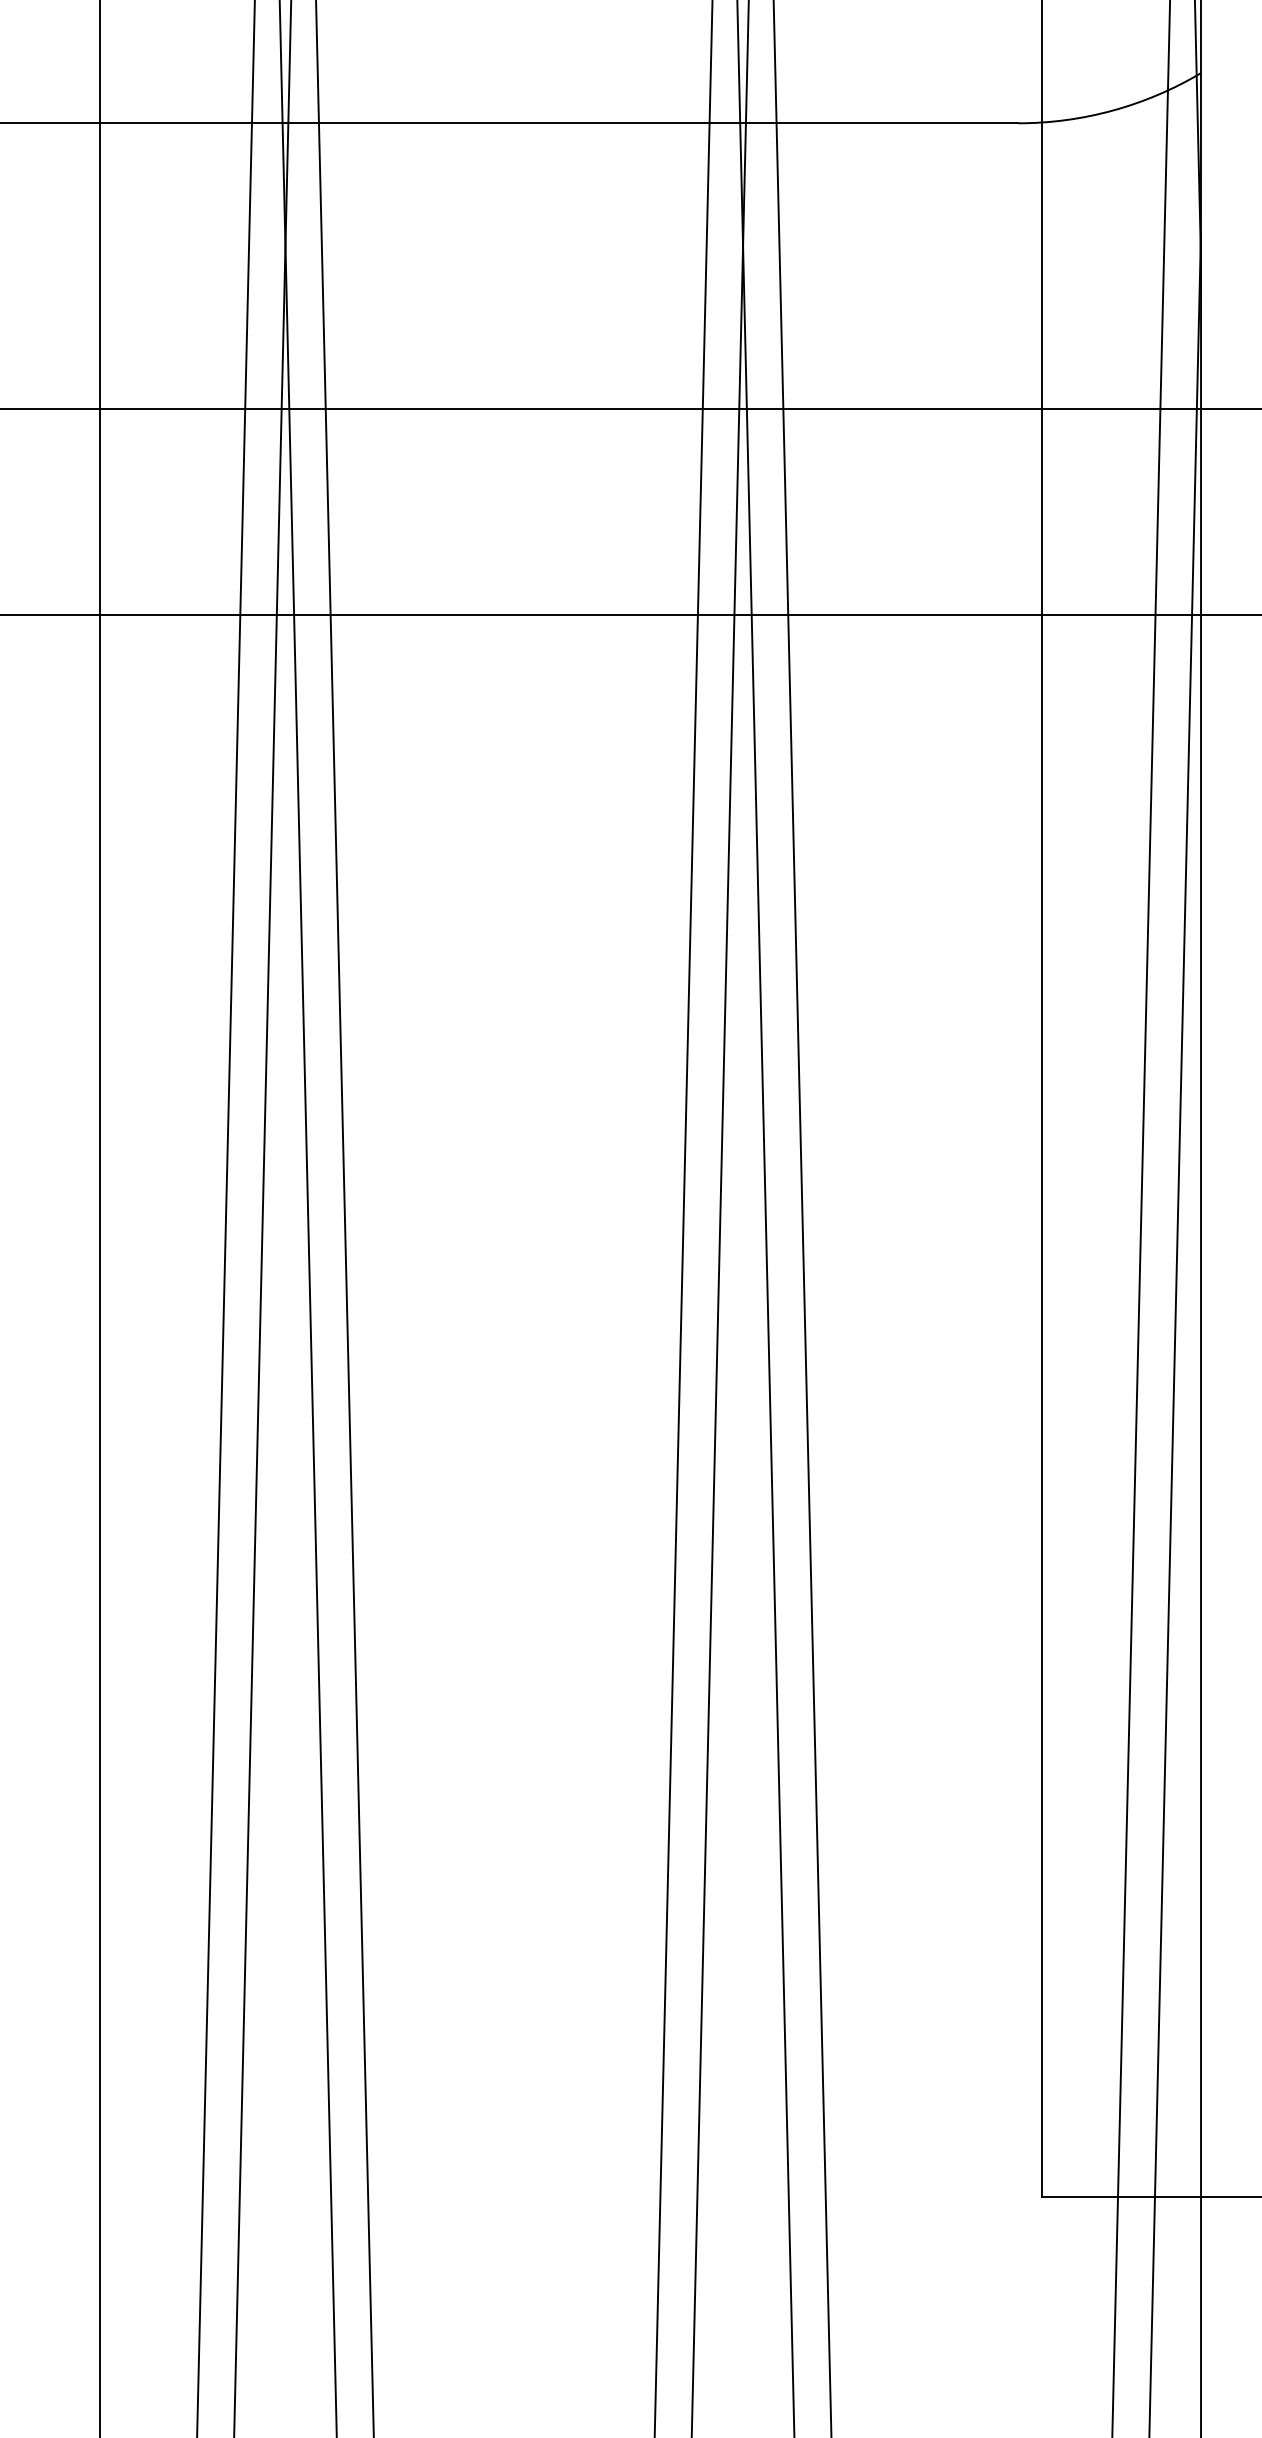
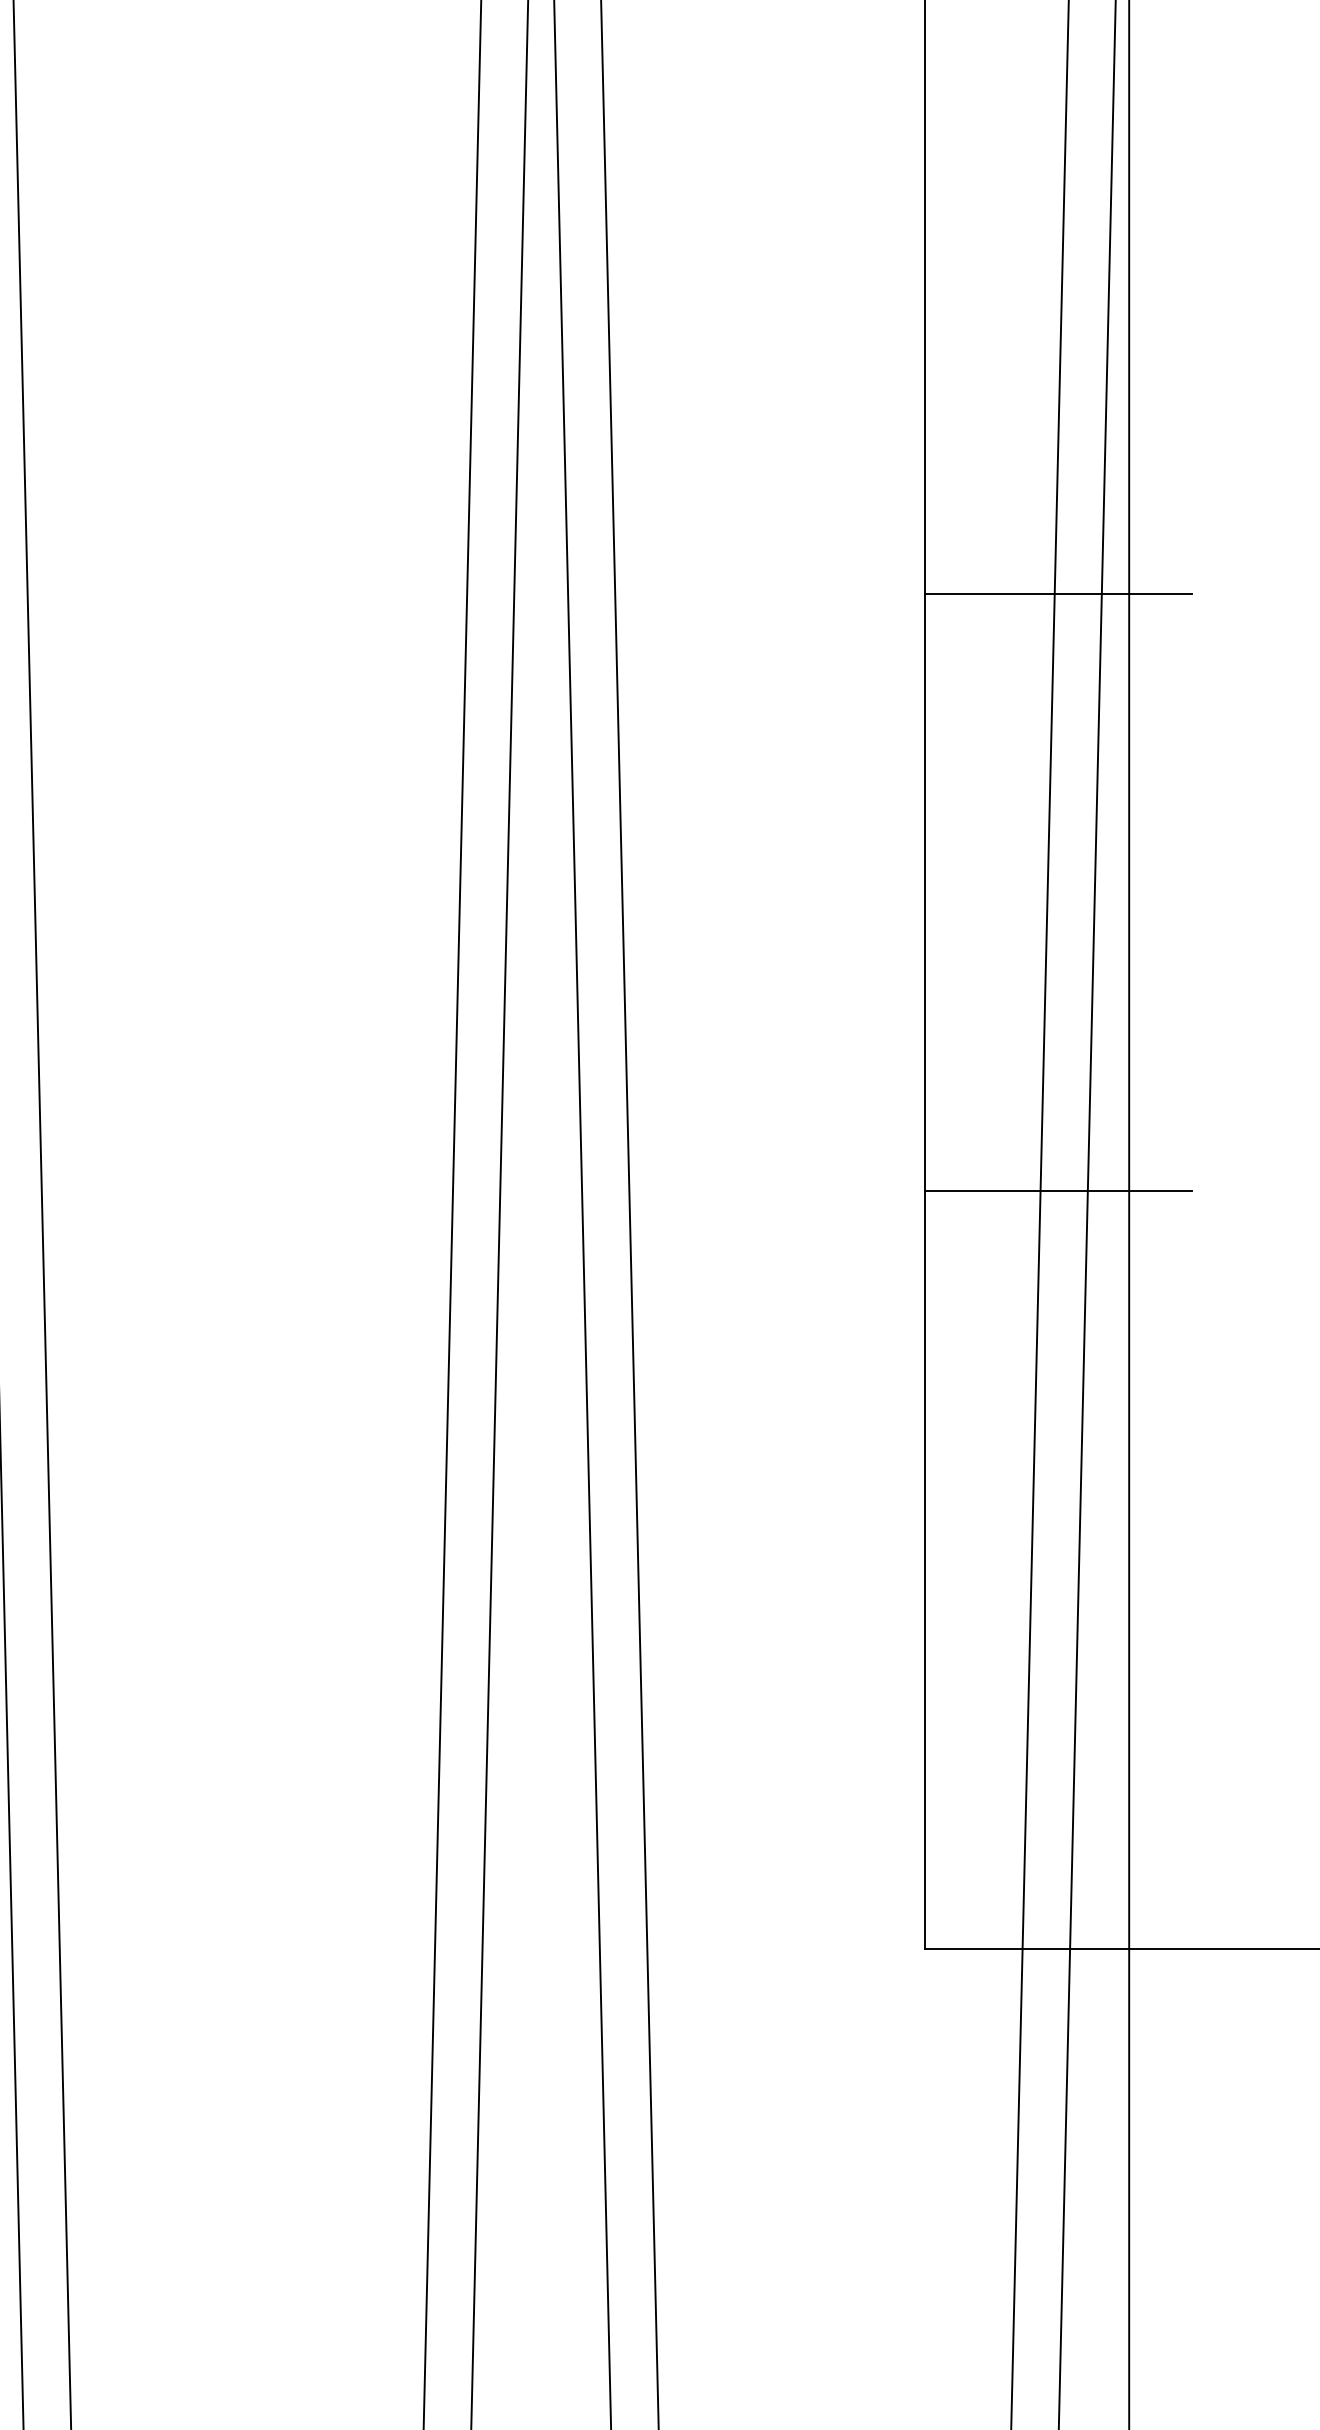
line: (1145, 1141) -> (1057, 594), added
line: (1145, 1606) -> (1057, 1191), added

